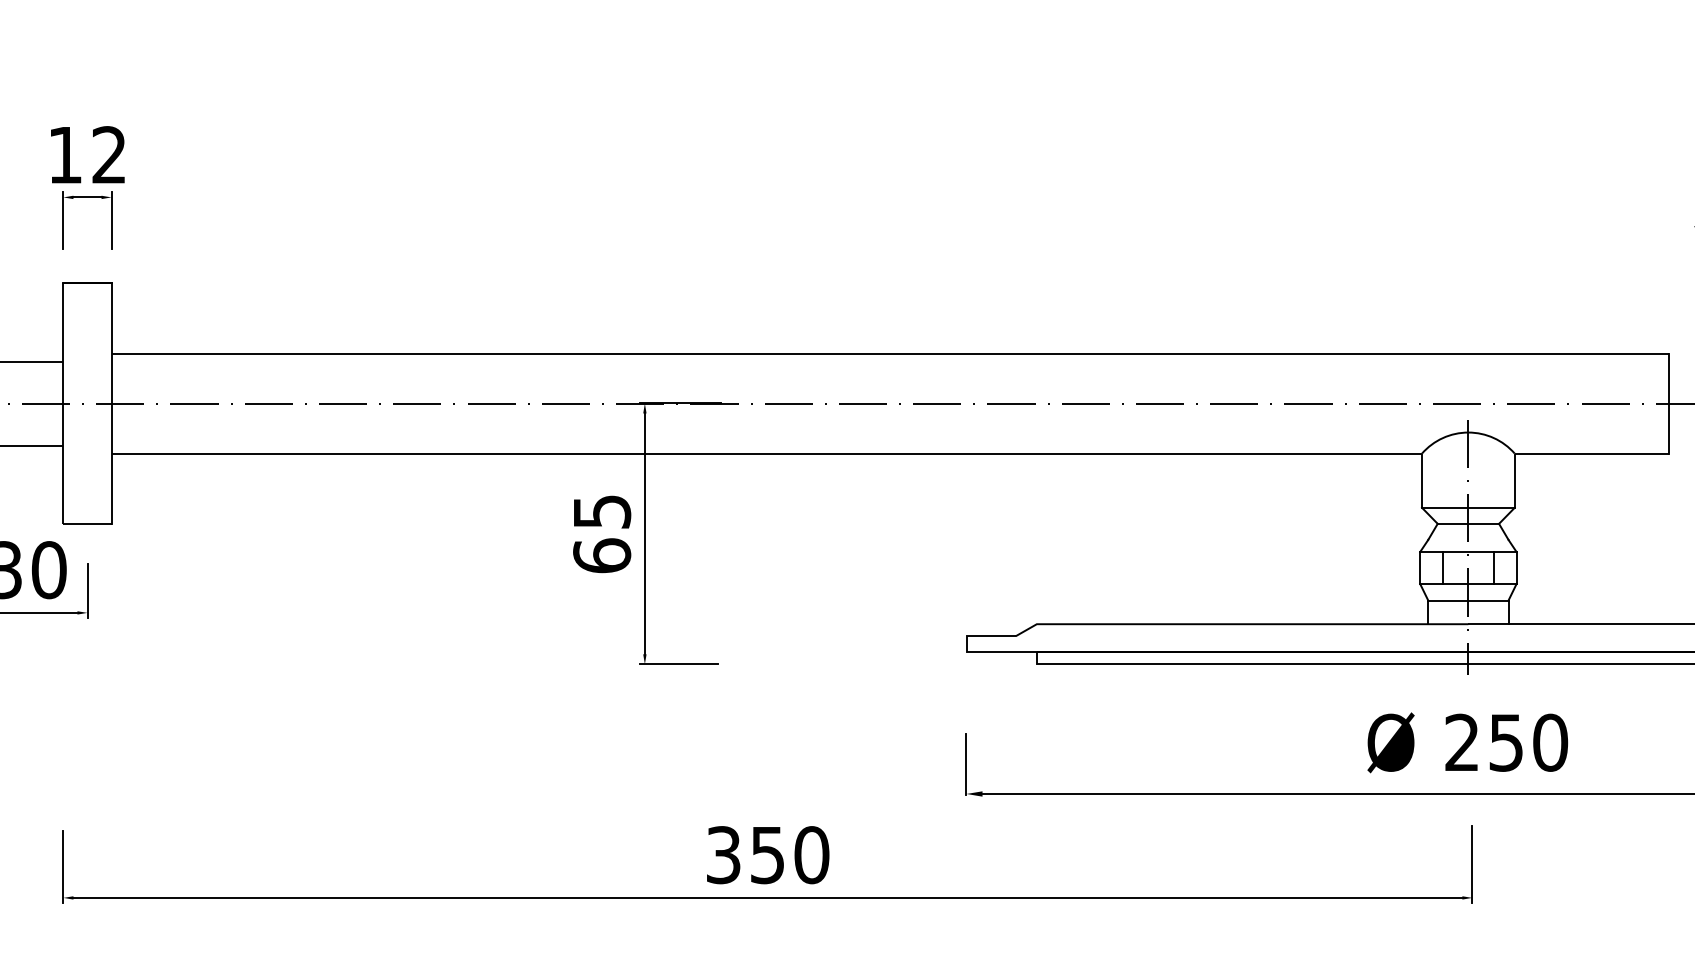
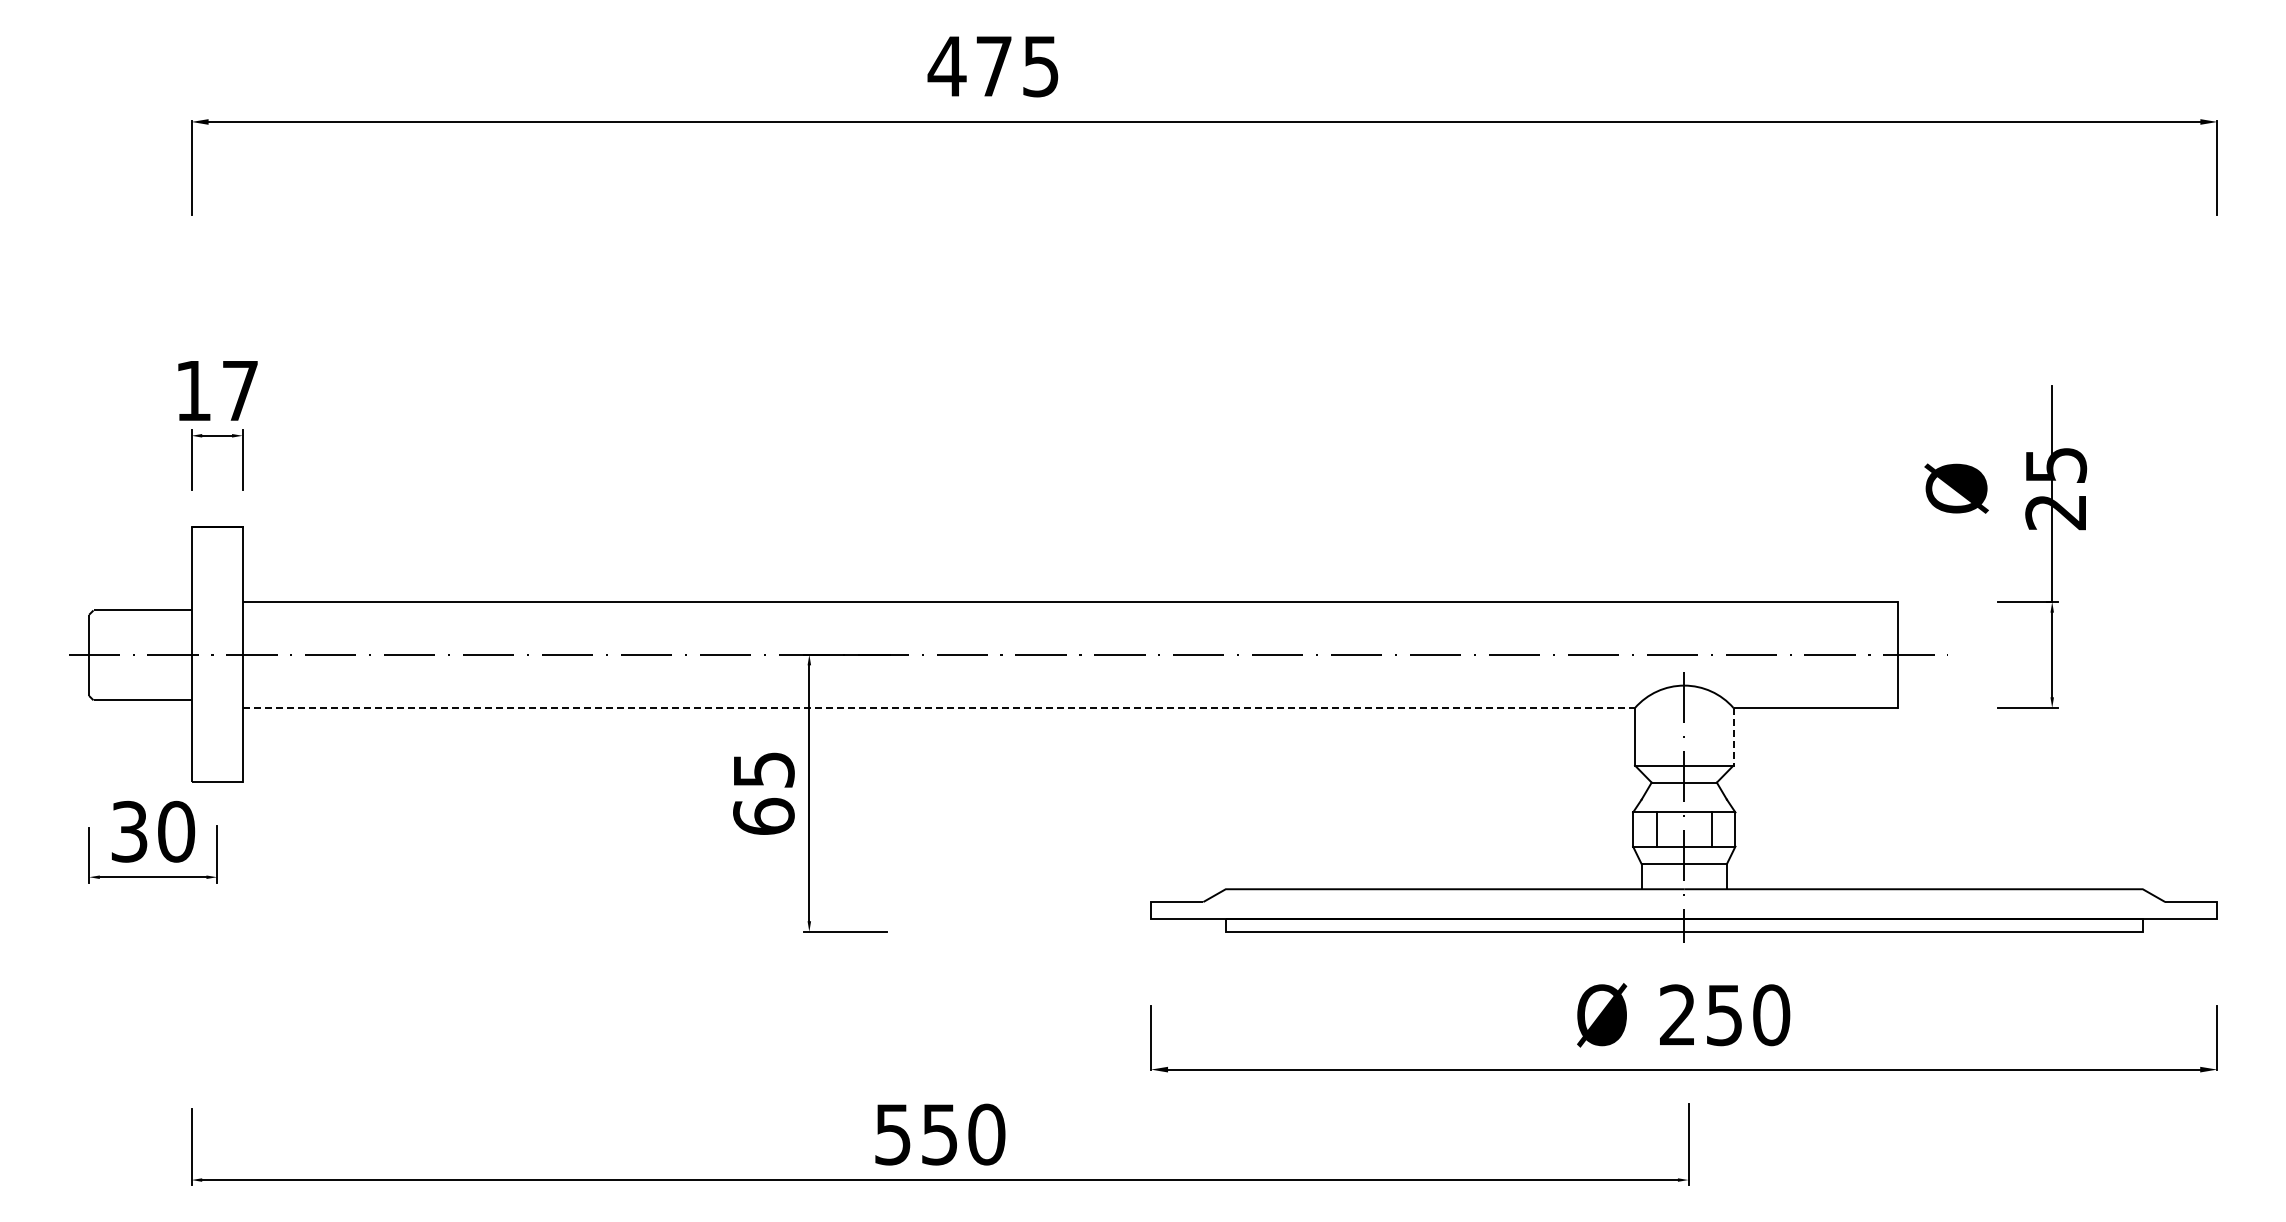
text: (108, 154) -> (239, 390), 12 -> 17
line: (767, 453) -> (939, 707), solid -> dashed
line: (1514, 480) -> (1733, 736), solid -> dashed
text: (724, 854) -> (893, 1133), 350 -> 550

